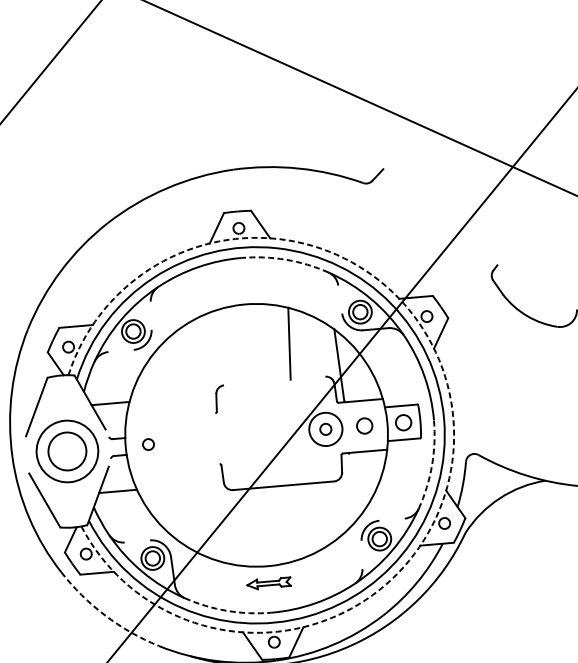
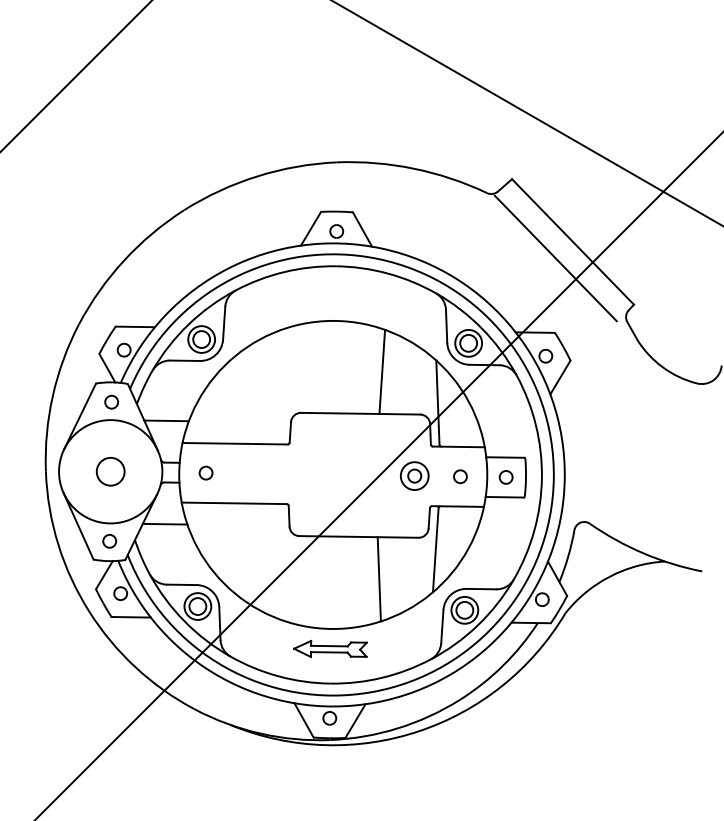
line: (439, 216) -> (572, 241), added
line: (426, 232) -> (555, 258), added
arc: (285, 259) -> (387, 273), dashed -> solid
line: (340, 298) -> (446, 325), added
line: (151, 315) -> (224, 322), added
line: (120, 350) -> (184, 360), added
line: (274, 380) -> (360, 413), added
circle: (62, 391) -> (111, 401), added
line: (170, 417) -> (234, 443), added
arc: (453, 418) -> (564, 478), dashed -> solid
circle: (403, 422) -> (505, 477), size x0.71
circle: (364, 425) -> (460, 476), size x0.71
circle: (325, 429) -> (414, 476), size x0.71
circle: (67, 451) -> (110, 471), size x0.62
circle: (67, 451) -> (110, 471), size x1.43
arc: (432, 465) -> (534, 530), dashed -> solid
line: (174, 468) -> (233, 503), added
line: (349, 490) -> (435, 550), added
circle: (72, 510) -> (109, 541), added
line: (392, 519) -> (481, 588), added
line: (303, 520) -> (378, 579), added
line: (137, 541) -> (181, 584), added
line: (362, 554) -> (442, 626), added
part: (268, 582) -> (330, 648), size x1.43
arc: (227, 611) -> (278, 676), dashed -> solid
arc: (105, 615) -> (135, 667), dashed -> solid

